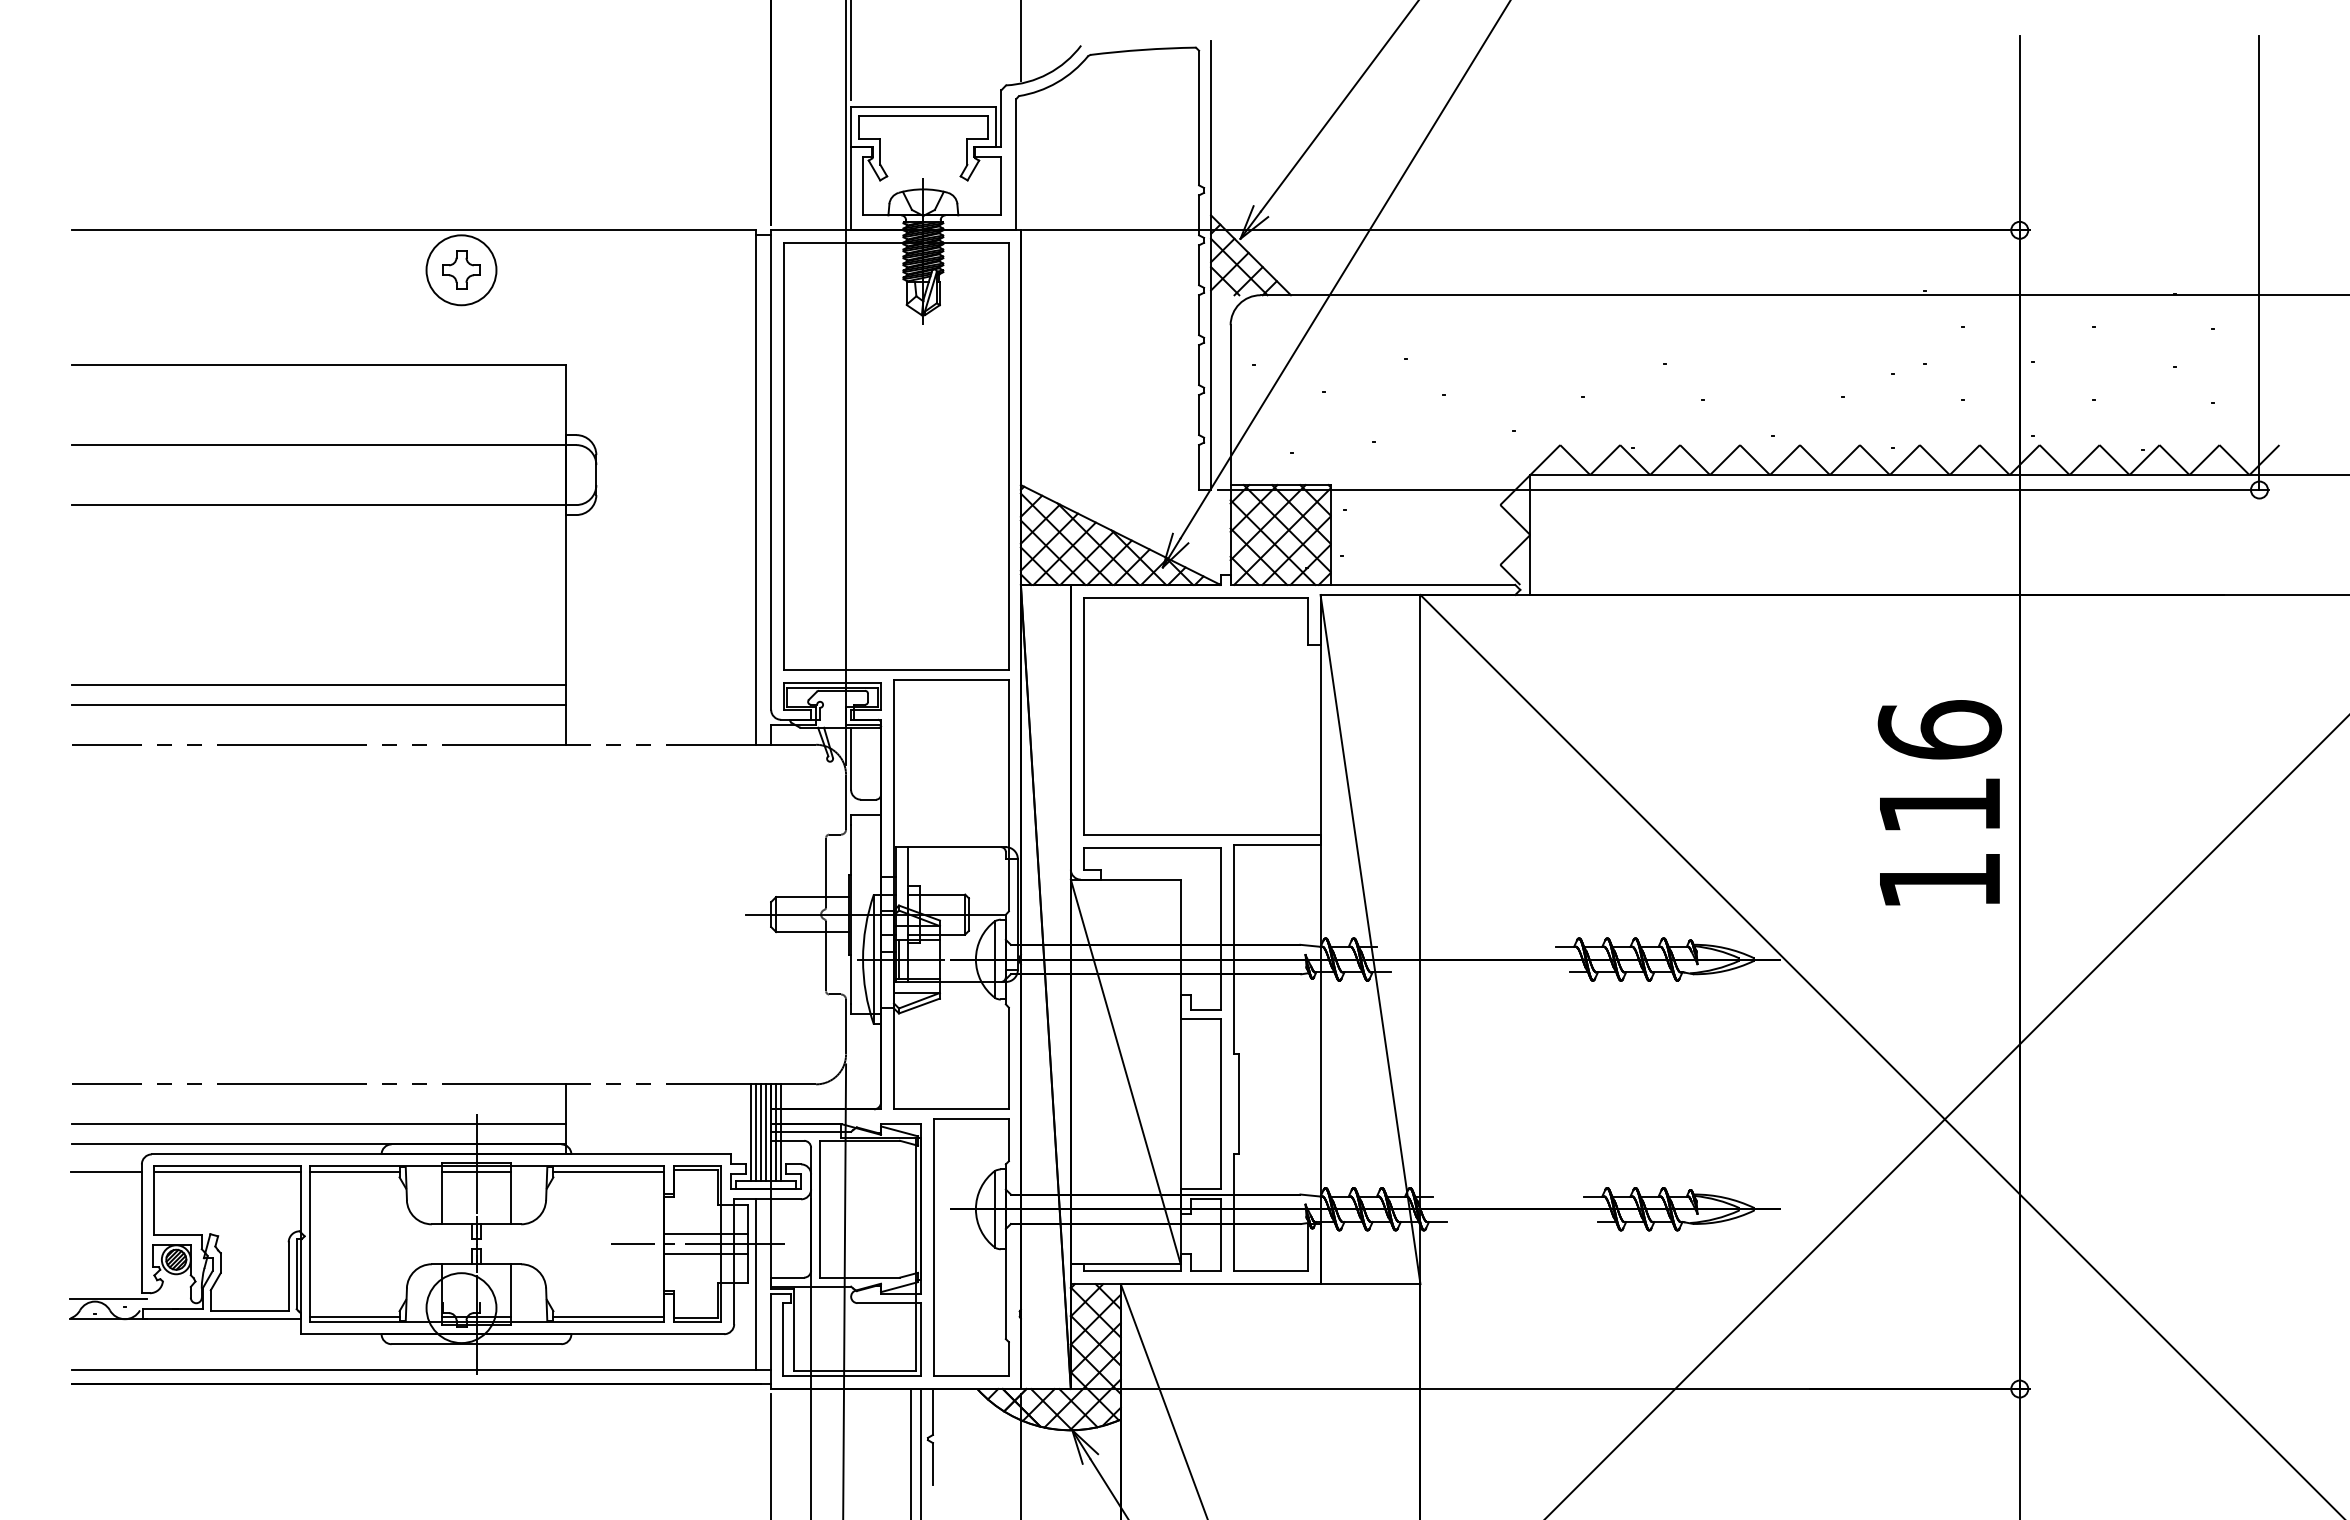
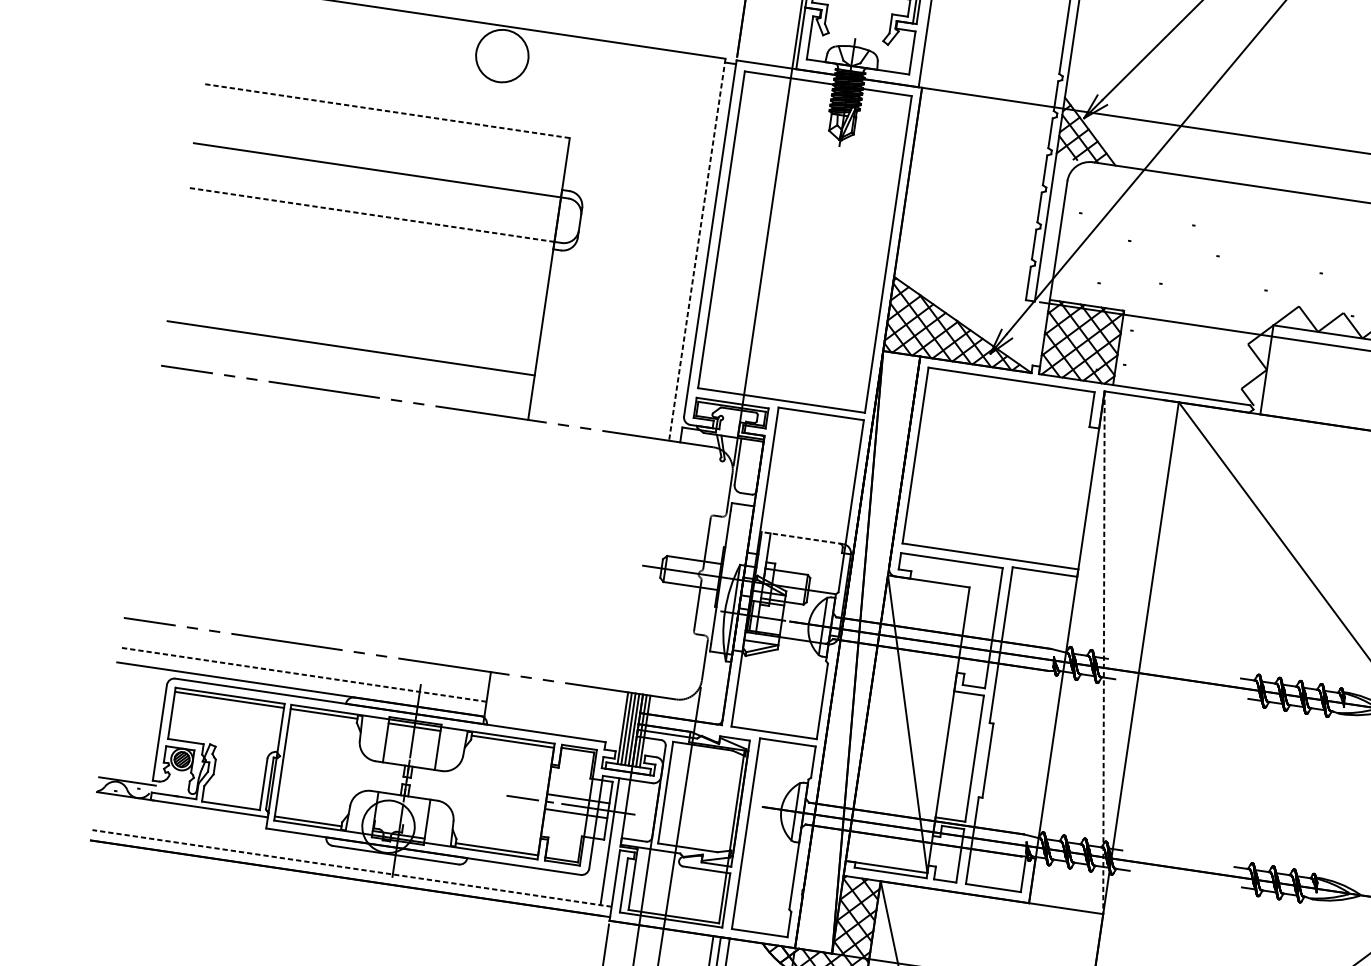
part: (461, 269) -> (502, 55), removed
line: (318, 365) -> (385, 111), solid -> dashed
line: (756, 488) -> (697, 250), solid -> dashed
line: (318, 505) -> (370, 215), solid -> dashed
line: (318, 704) -> (348, 362), removed
line: (950, 847) -> (802, 538), solid -> dashed
line: (1370, 940) -> (1103, 653), solid -> dashed
line: (318, 1124) -> (302, 674), solid -> dashed
line: (105, 1171) -> (139, 686), removed
line: (421, 1370) -> (351, 868), solid -> dashed

